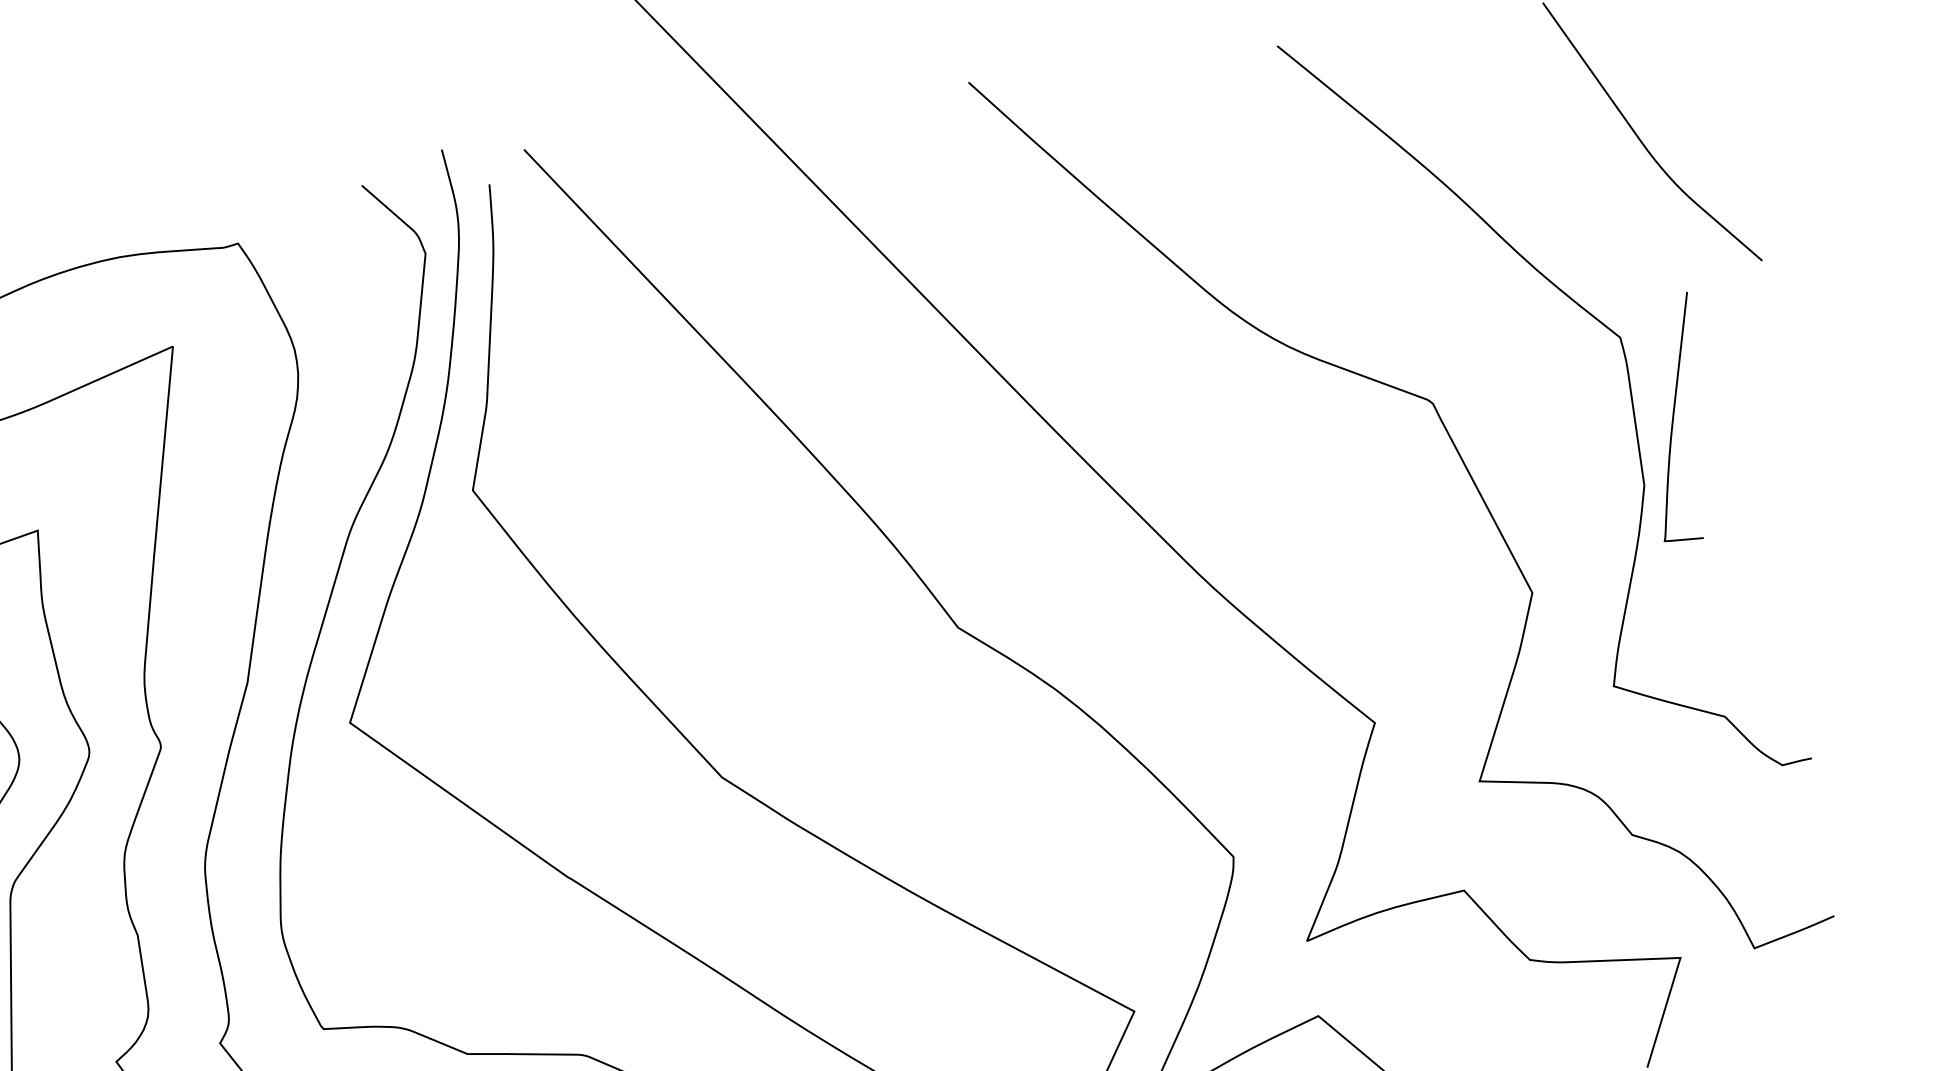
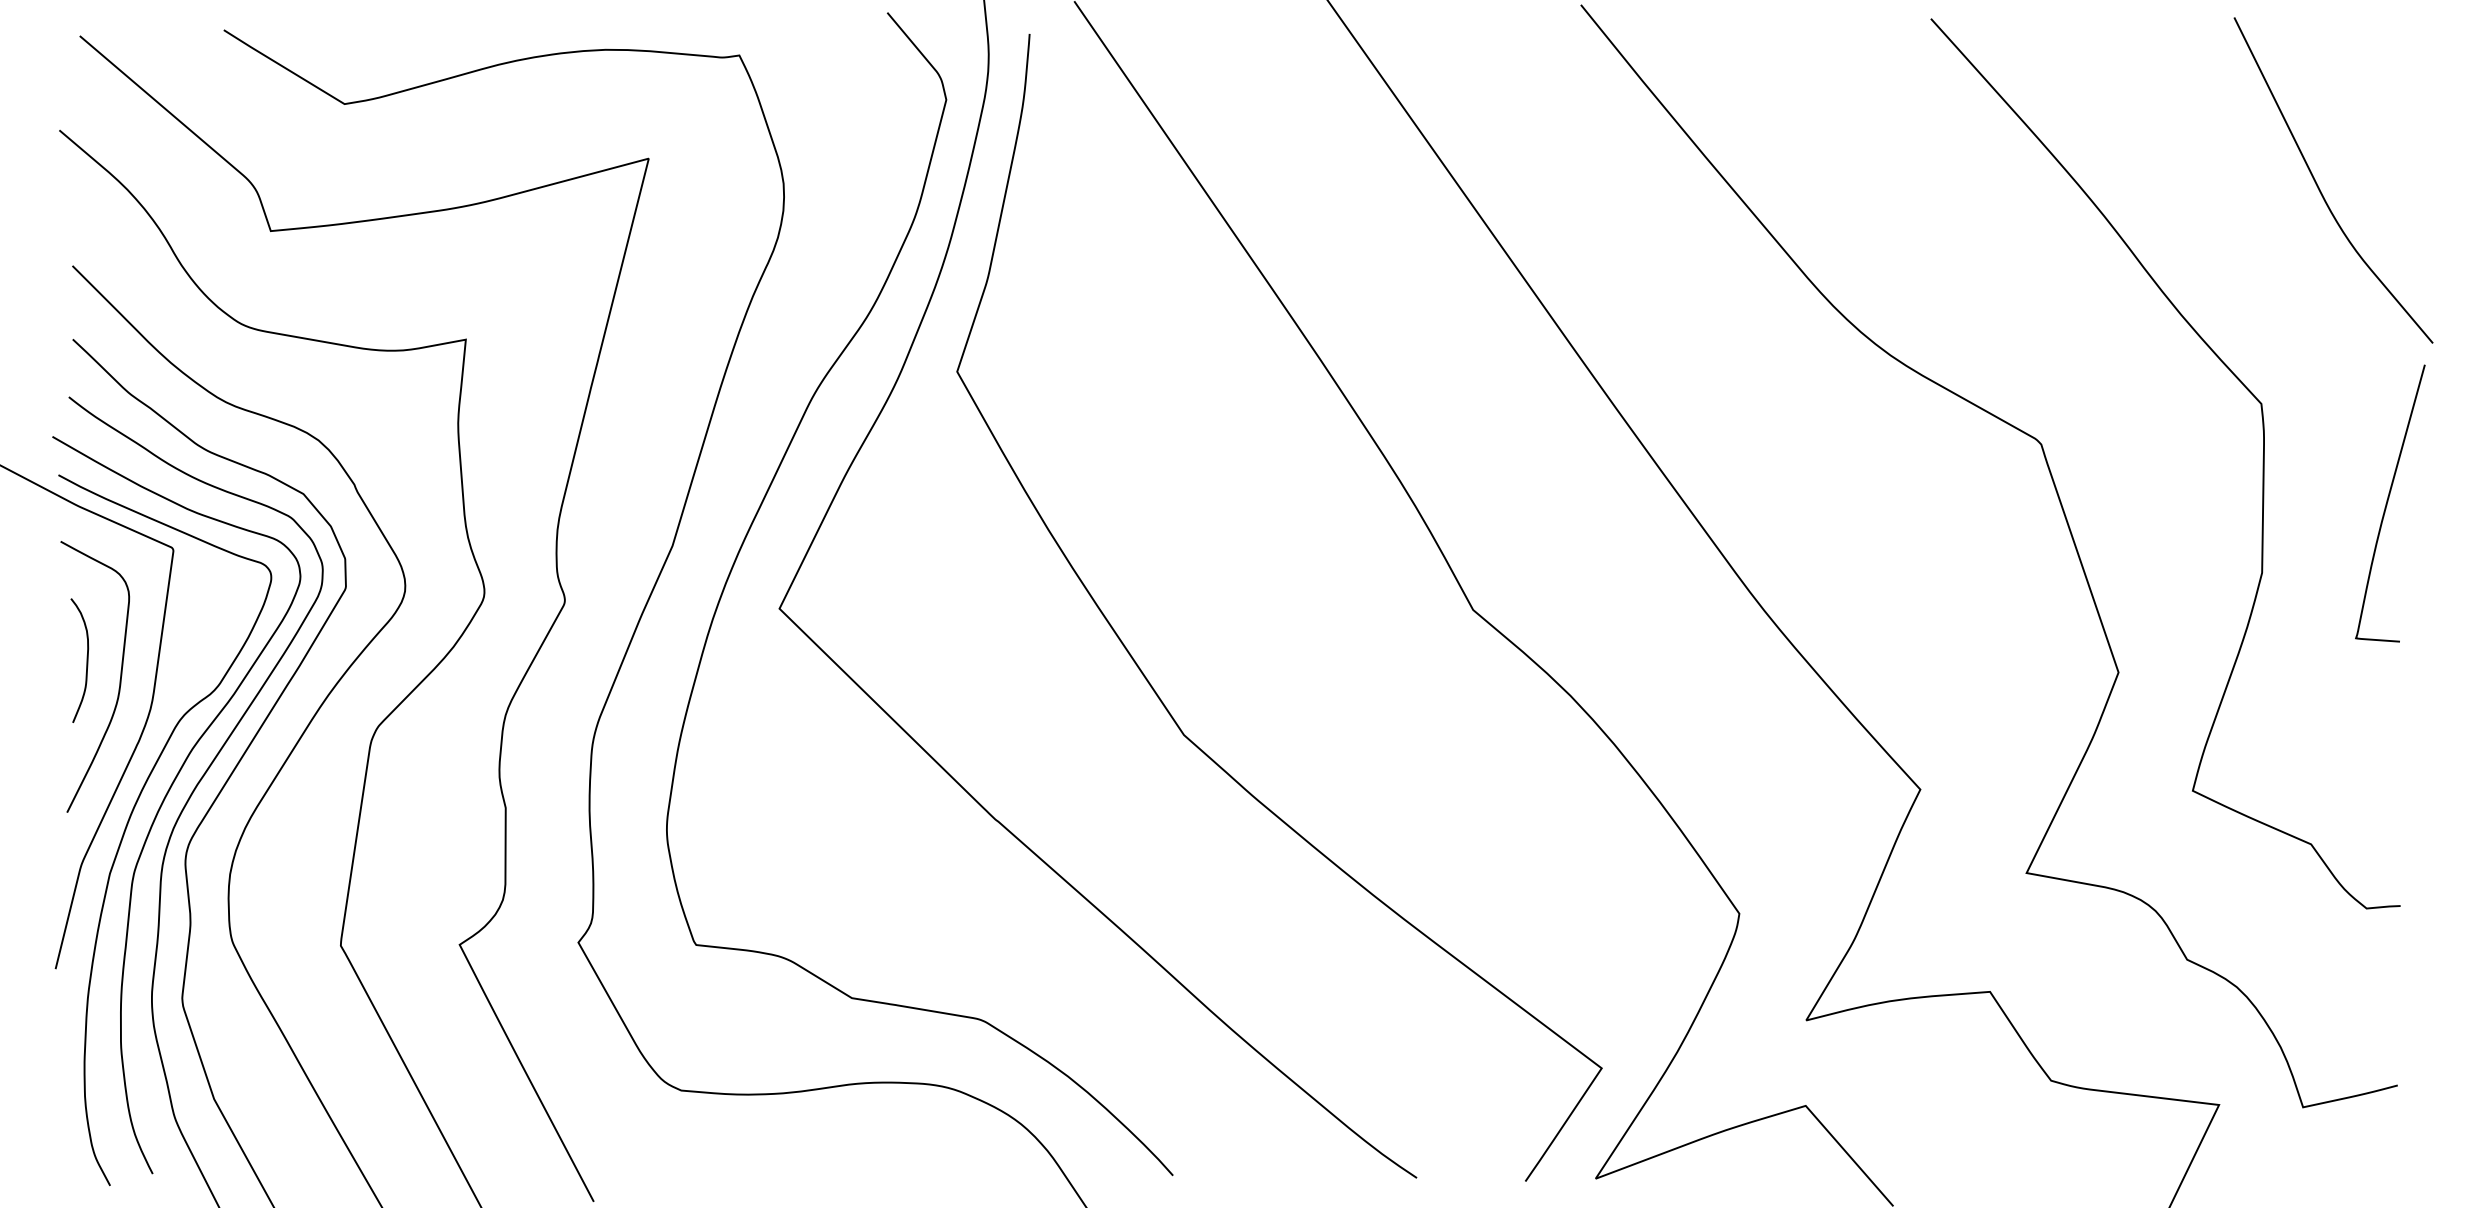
curve: (1674, 416) -> (2388, 501), moved

